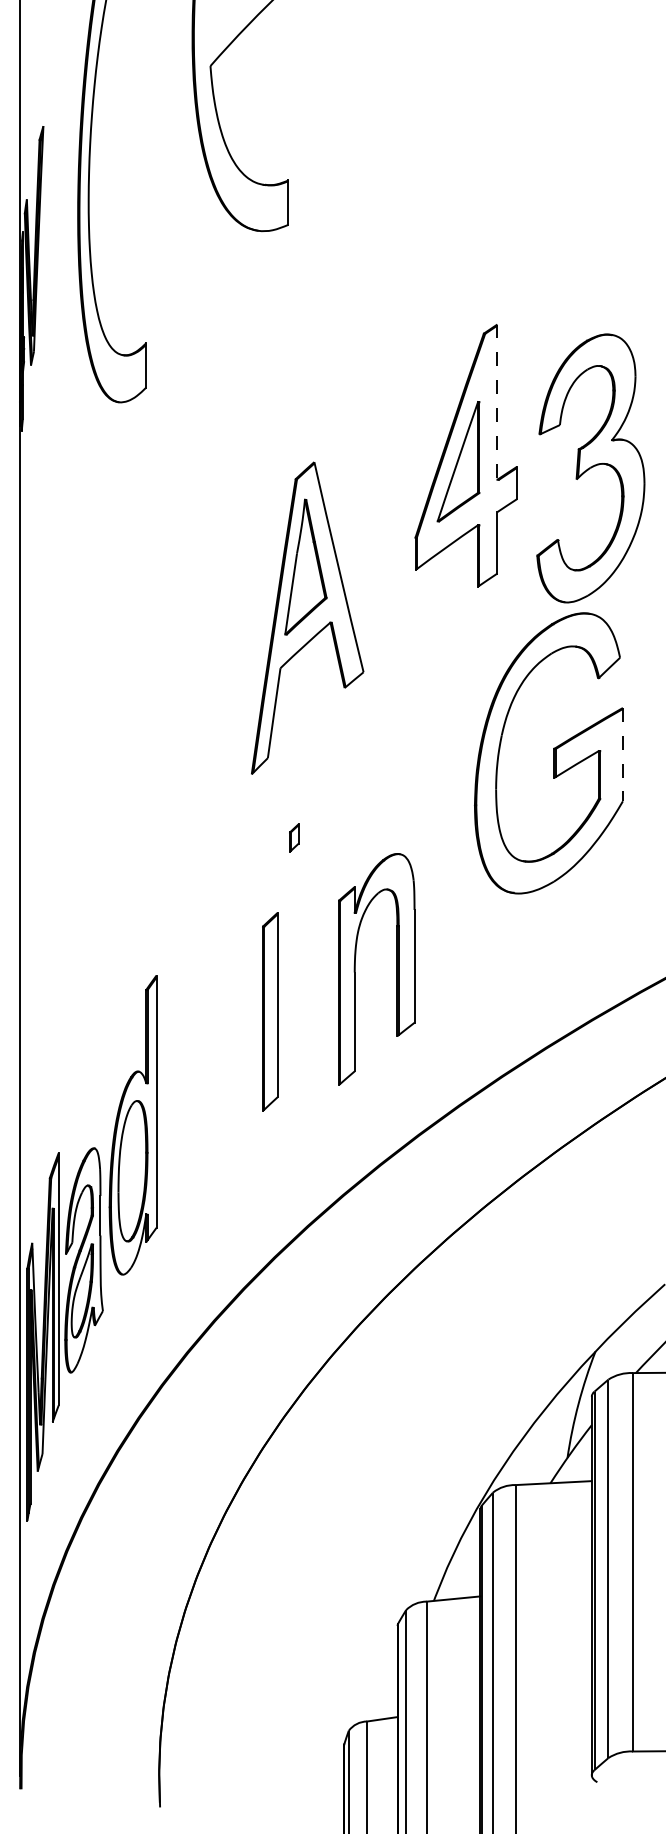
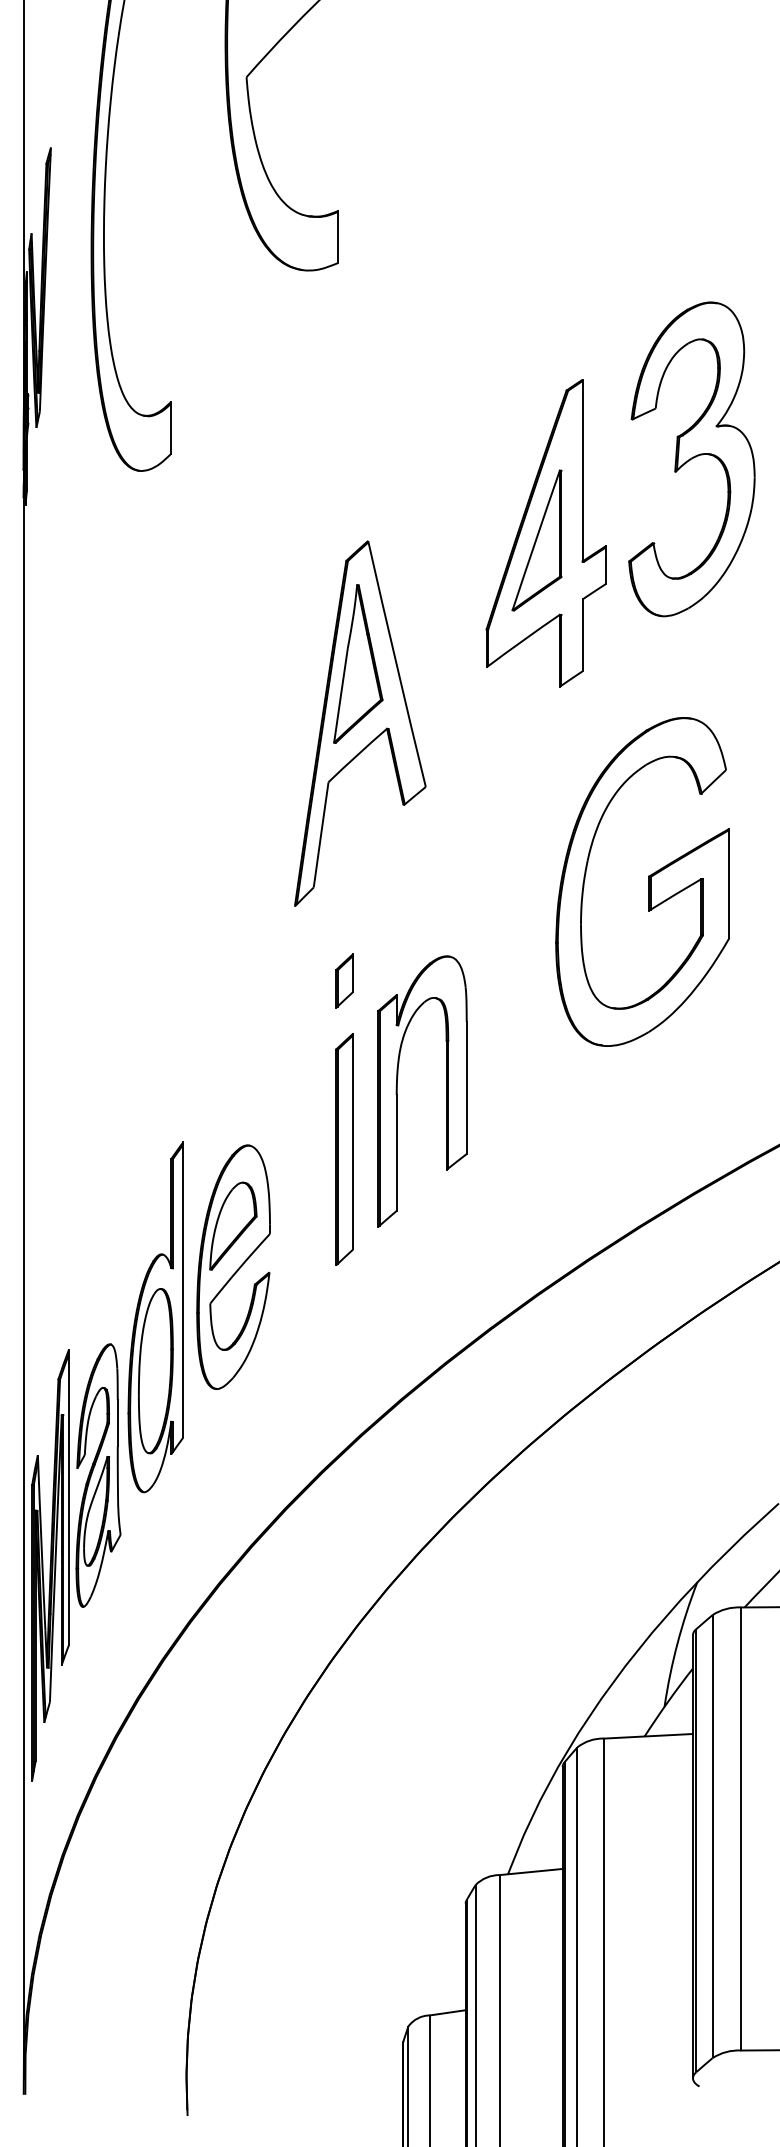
line: (497, 402) -> (582, 471), dashed -> solid
part: (590, 468) -> (691, 459), moved
line: (622, 754) -> (728, 883), dashed -> solid
part: (294, 837) -> (344, 980), size x1.67
part: (396, 969) -> (445, 1091), moved
part: (270, 1011) -> (344, 1149), moved
part: (199, 1082) -> (233, 1267), added

